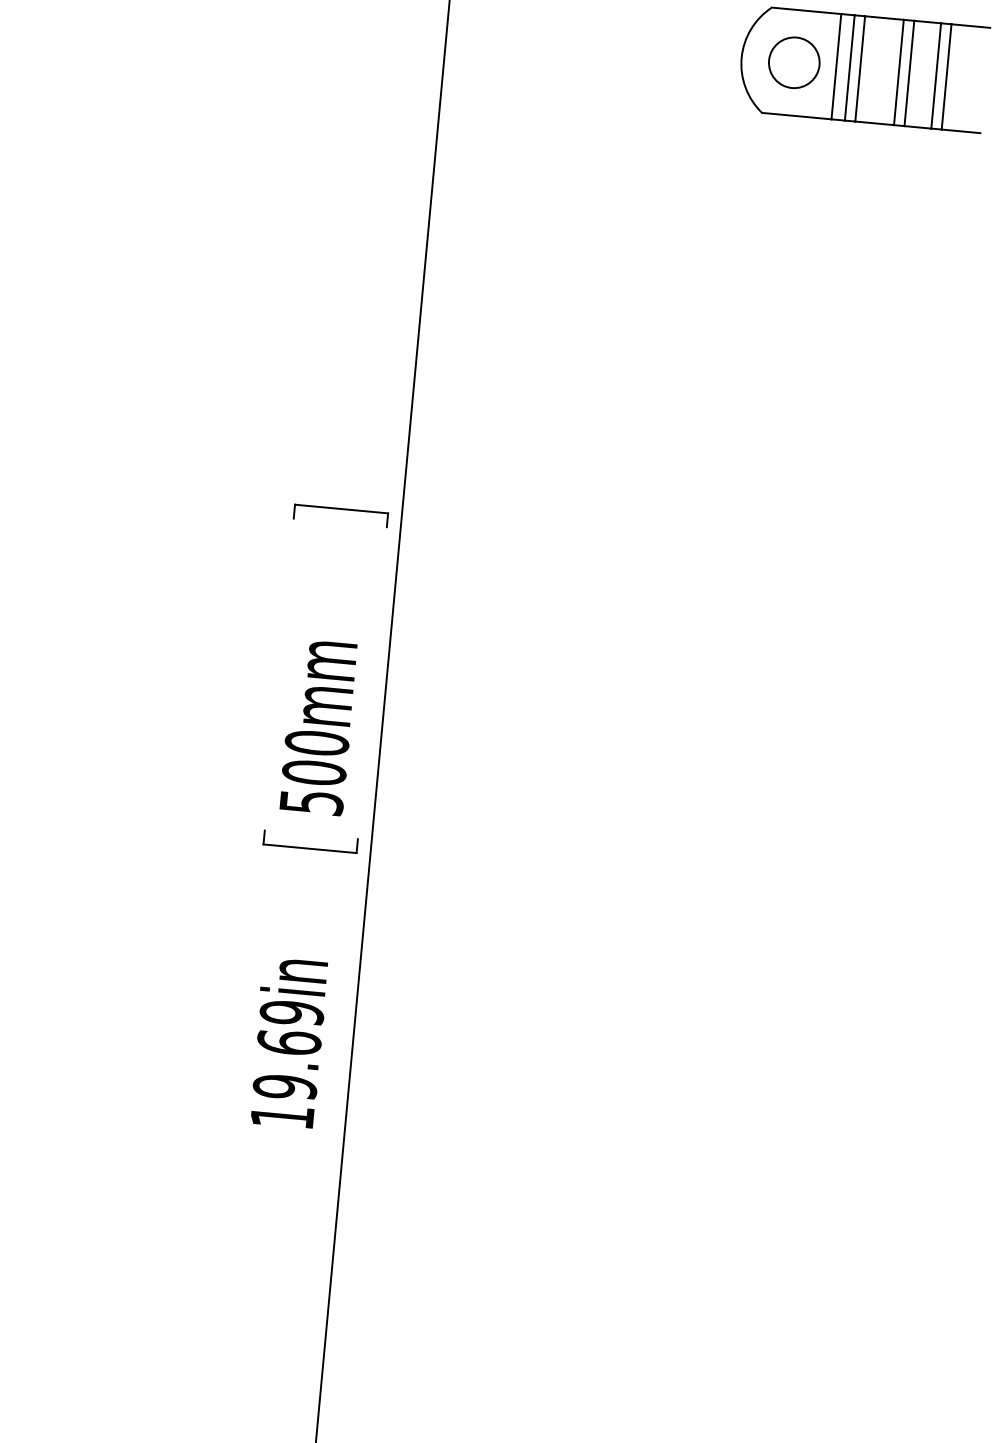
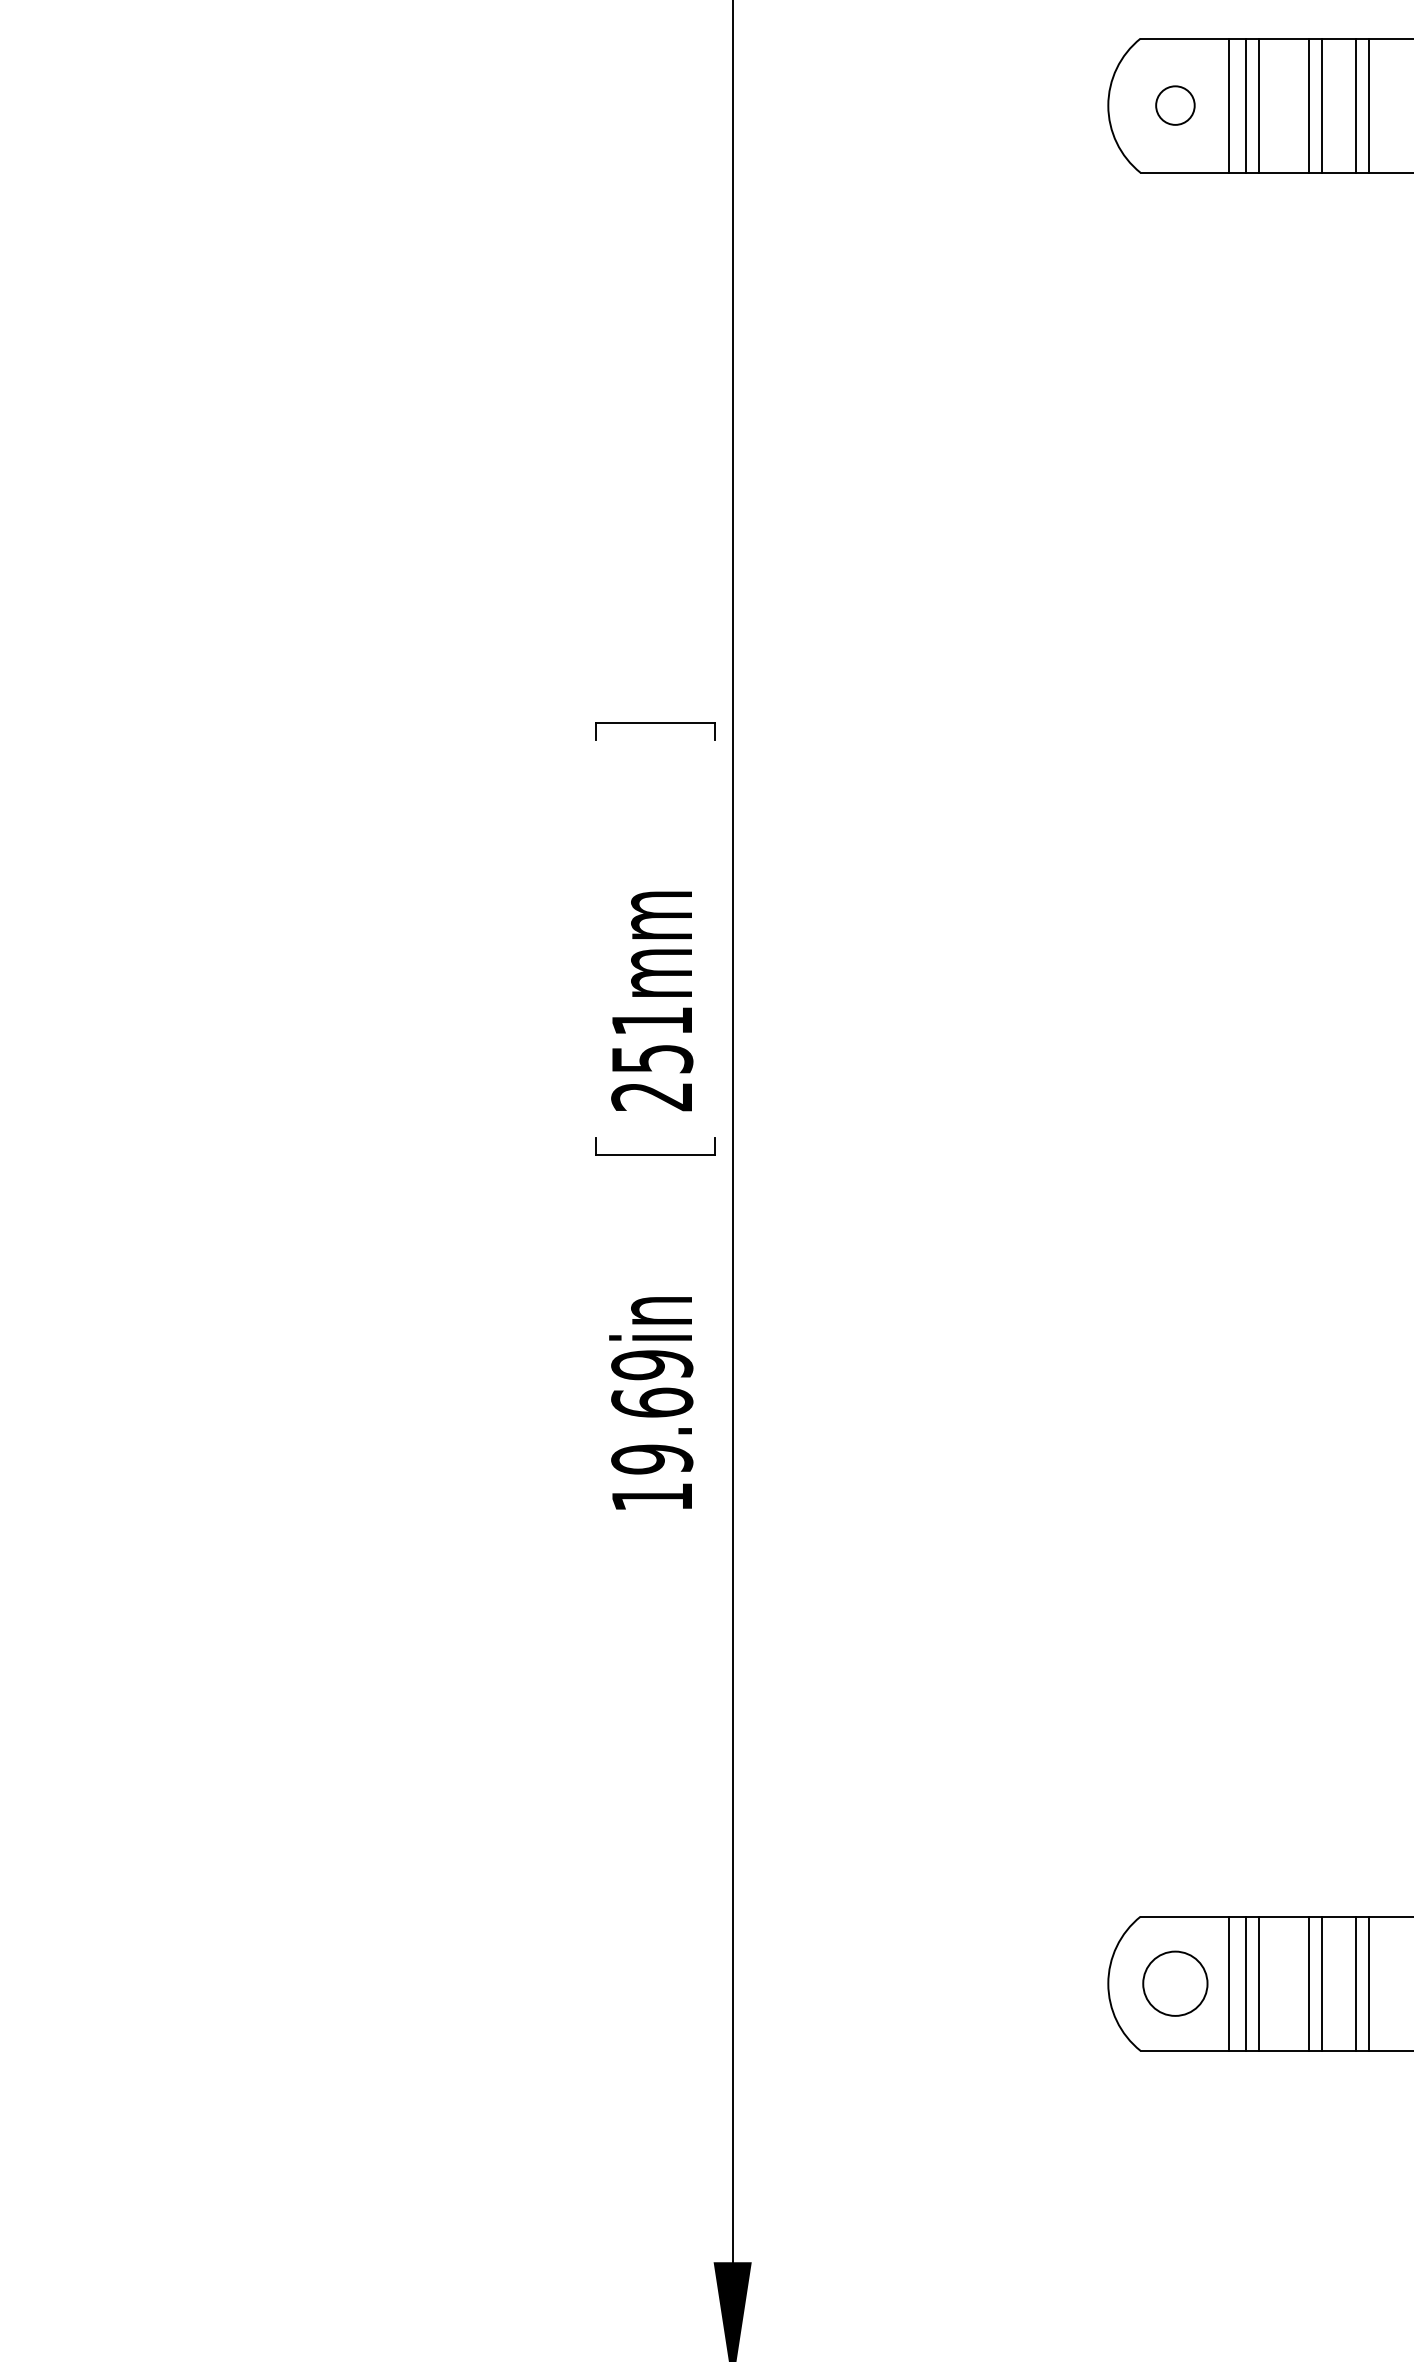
circle: (794, 62) -> (1175, 105), size x0.6
text: (314, 772) -> (652, 1058), 500mm -> 251mm

